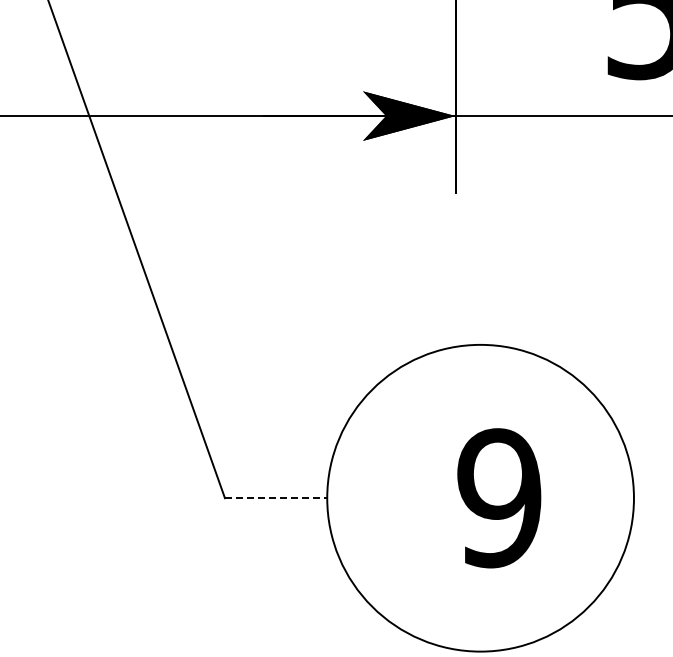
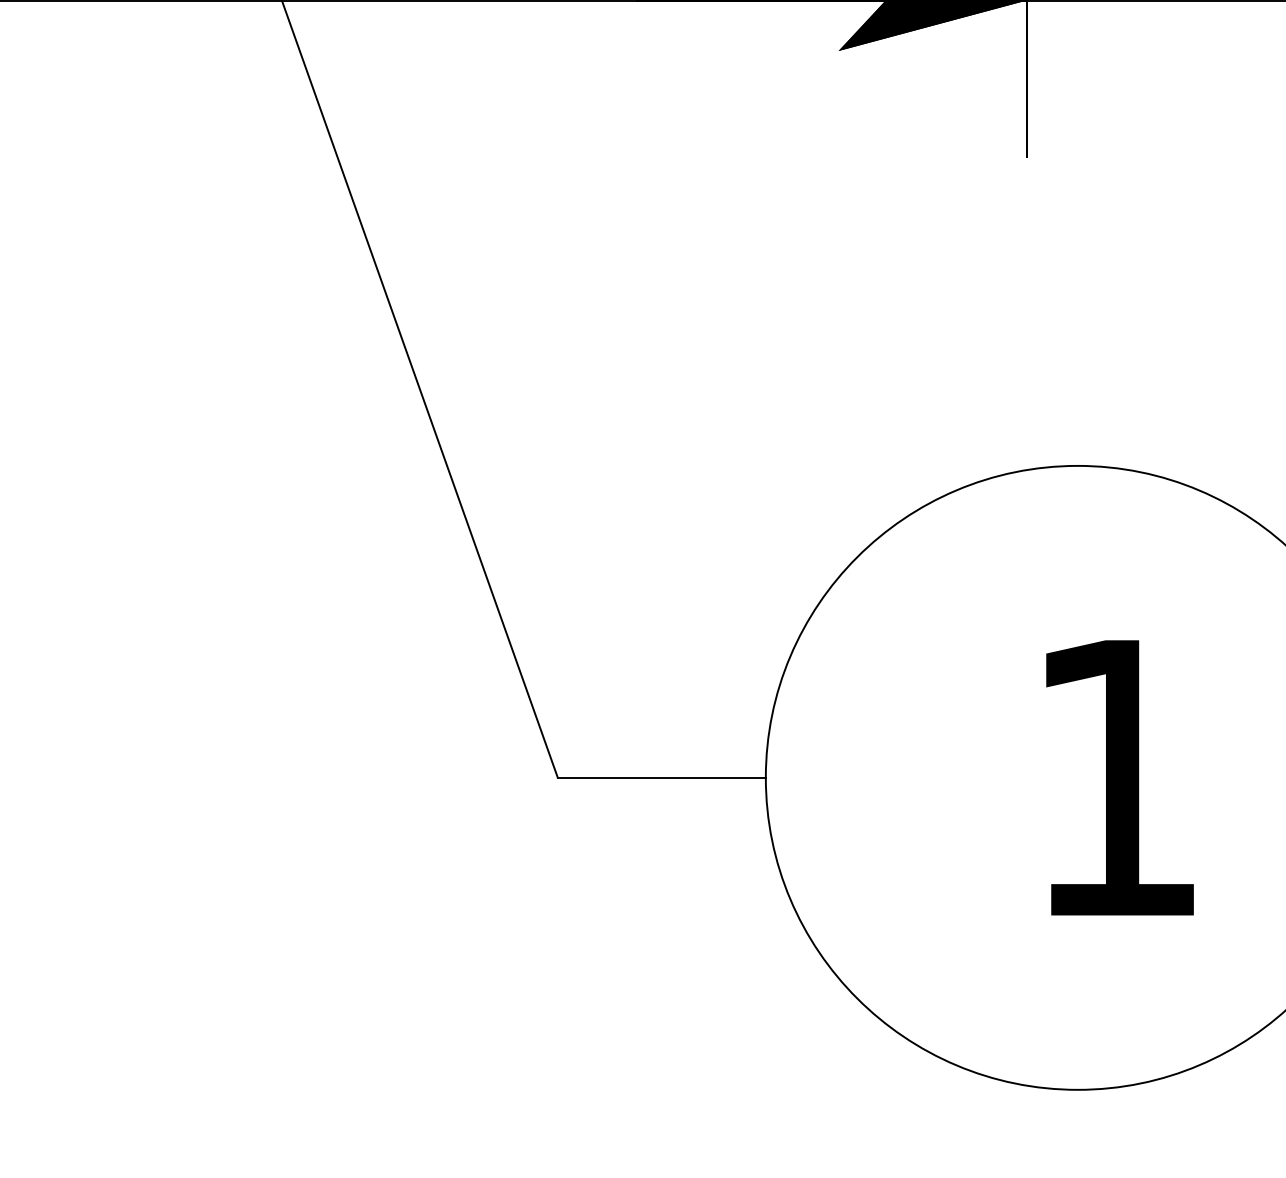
line: (276, 498) -> (662, 778), dashed -> solid
text: (499, 498) -> (1116, 778), 9 -> 1

